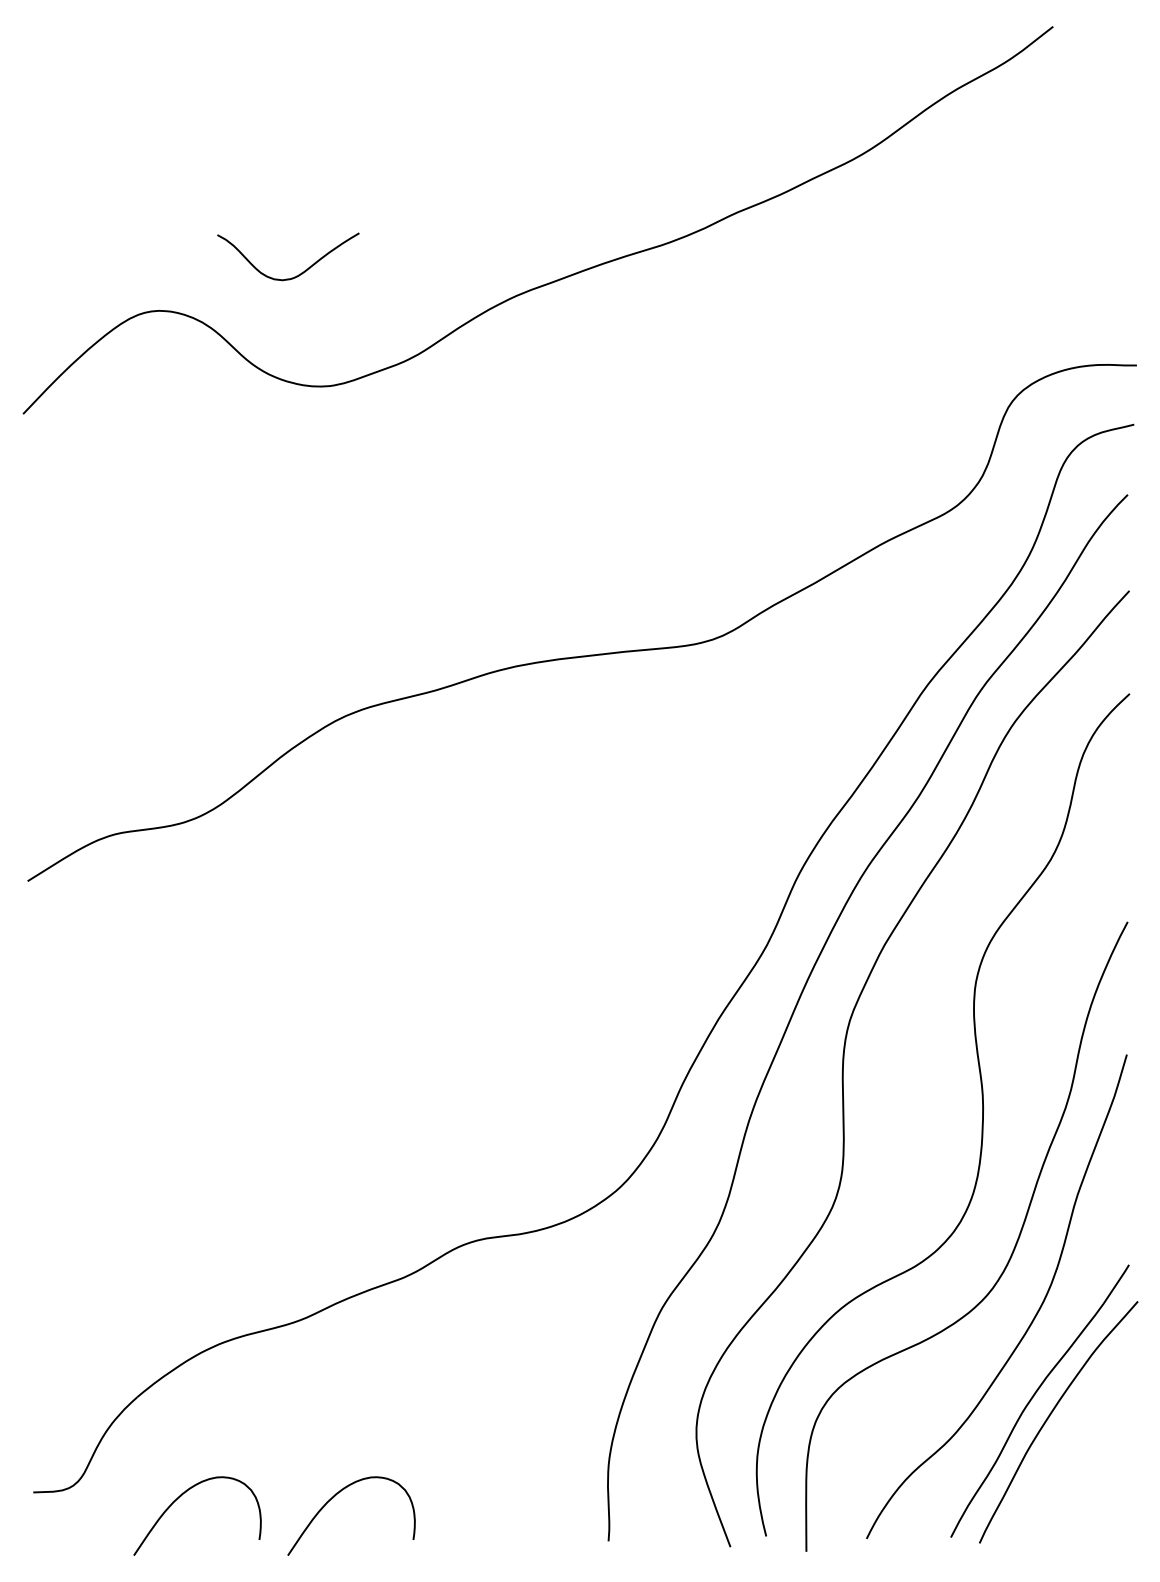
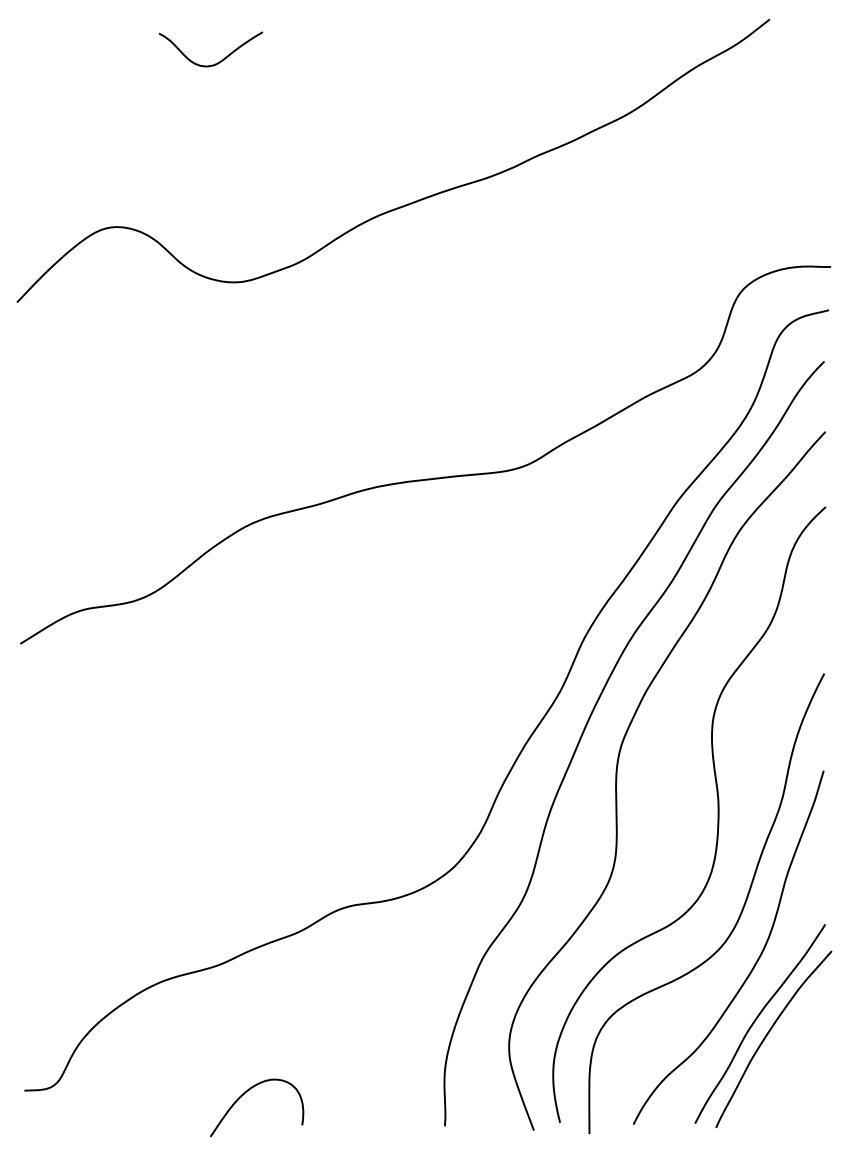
curve: (298, 274) -> (218, 62), moved
curve: (180, 1497) -> (132, 1094), removed

